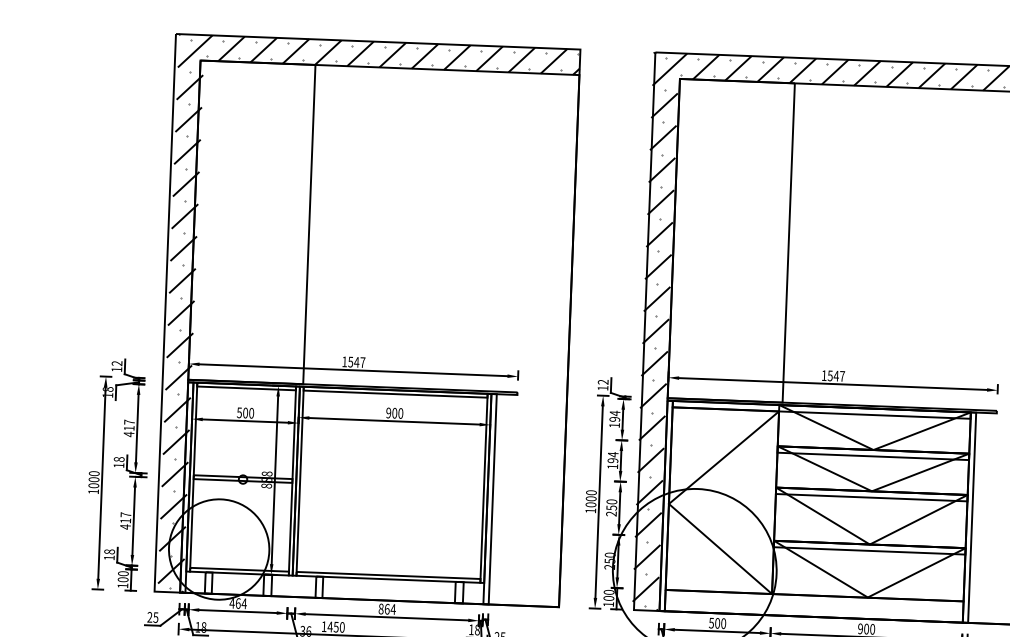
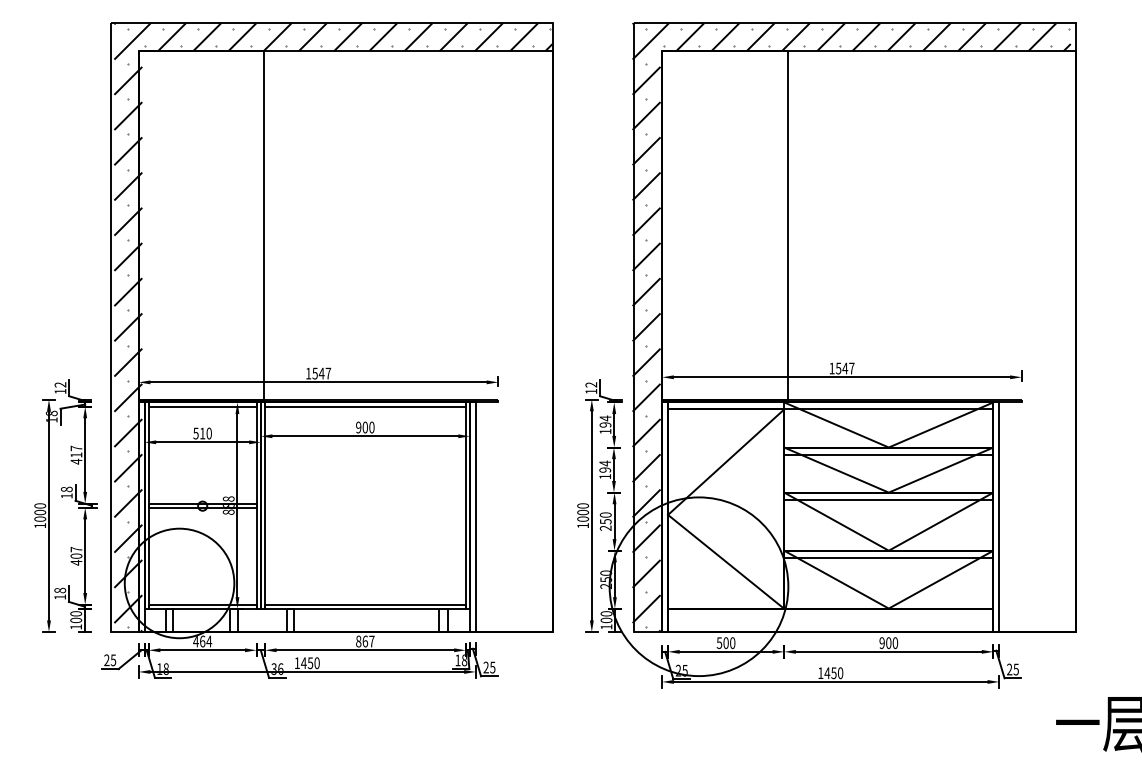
text: (245, 413) -> (202, 433), 500 -> 510
text: (125, 520) -> (76, 555), 417 -> 407
text: (392, 609) -> (371, 641), 864 -> 867

